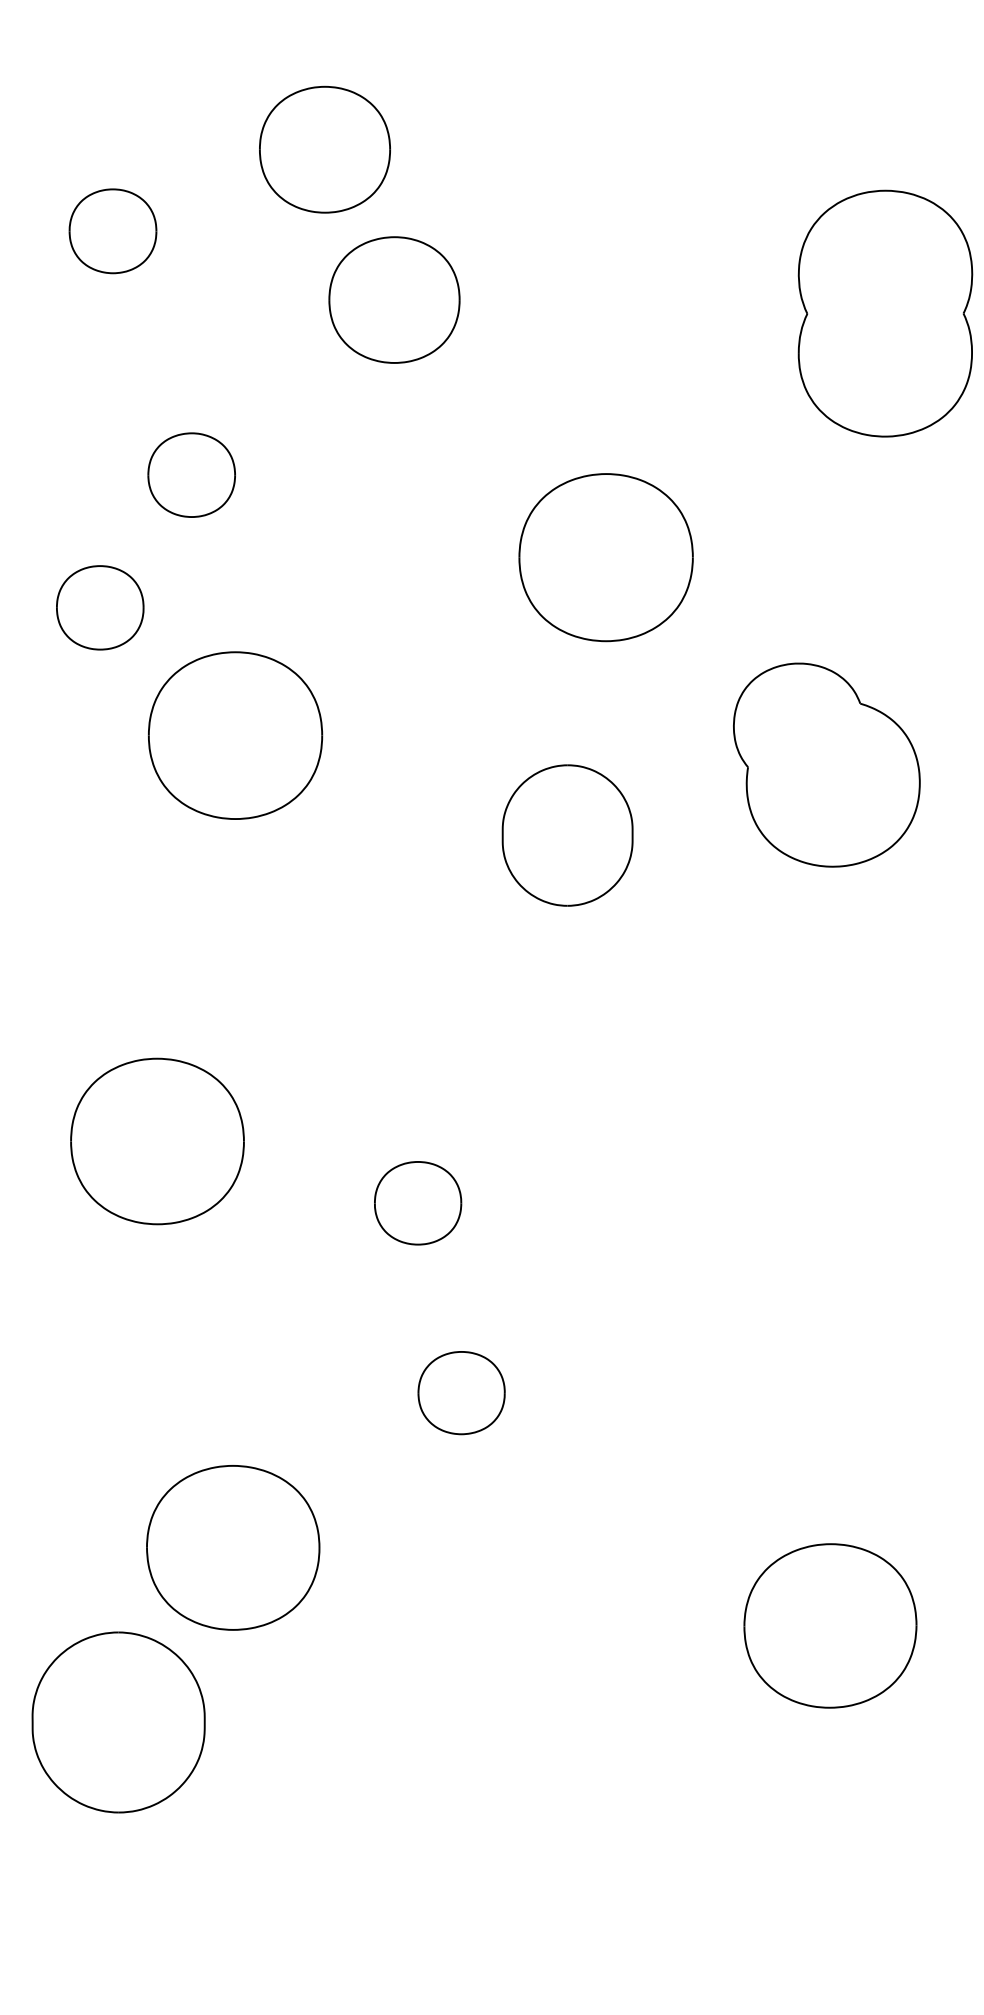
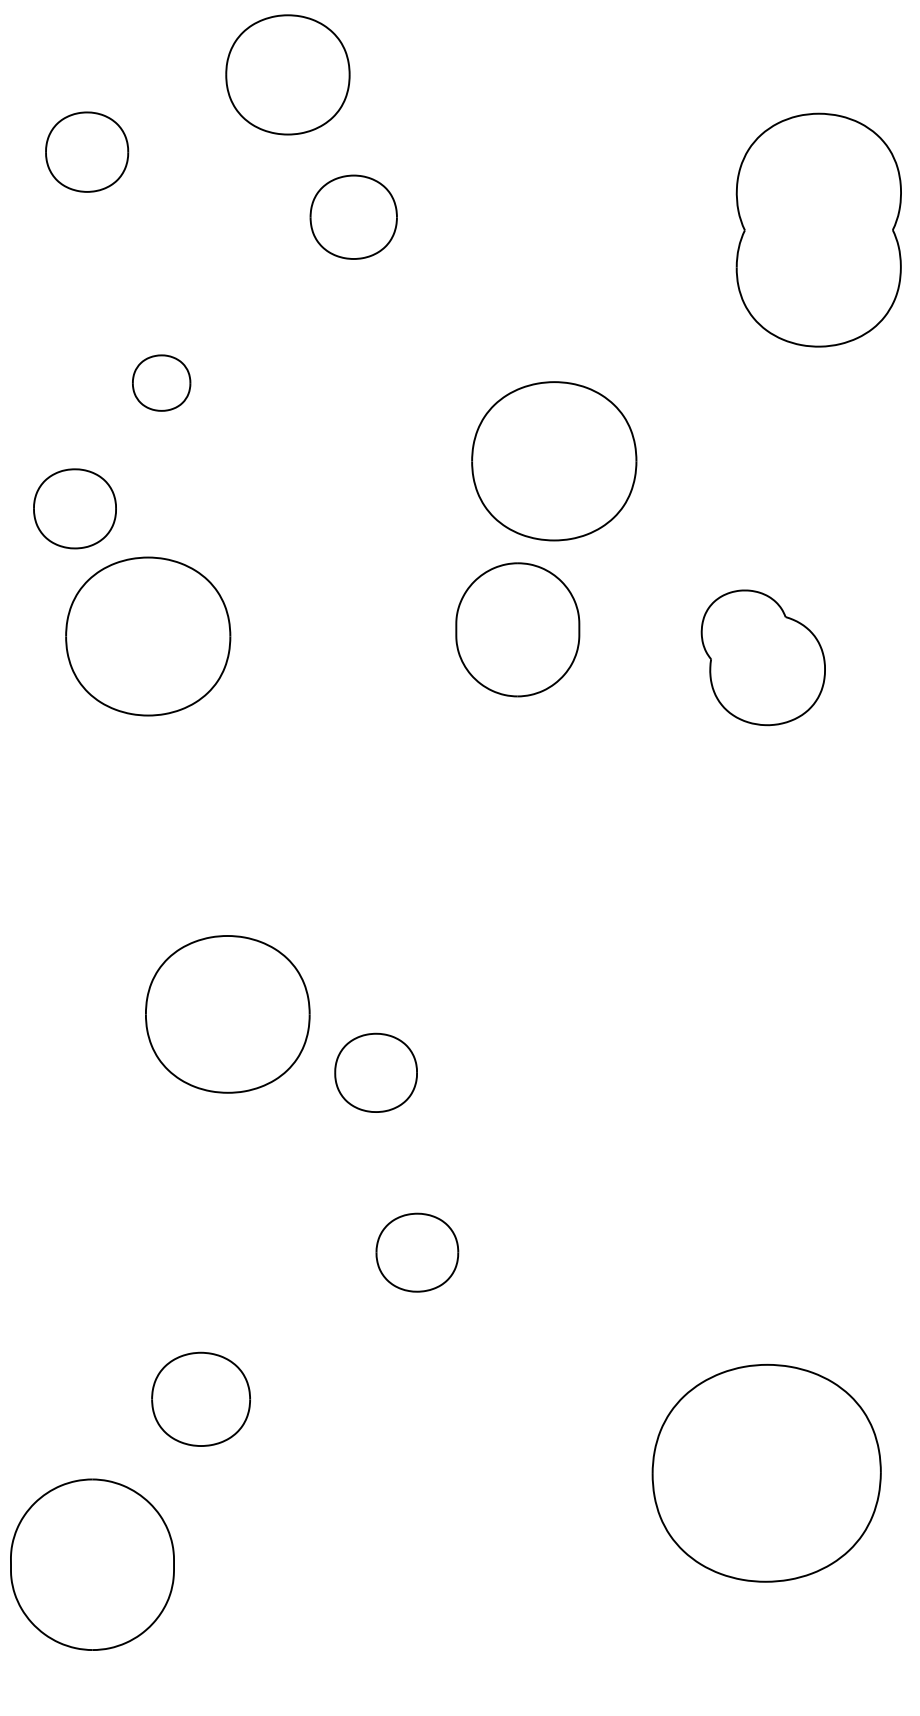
part: (394, 299) -> (353, 216), size x0.7
part: (191, 474) -> (161, 382), size x0.7
part: (235, 735) -> (148, 636), moved
part: (826, 764) -> (763, 657), size x0.7
part: (567, 835) -> (517, 629), moved
part: (157, 1141) -> (227, 1014), moved
part: (233, 1547) -> (201, 1398), size x0.6
part: (830, 1625) -> (766, 1472), size x1.4

